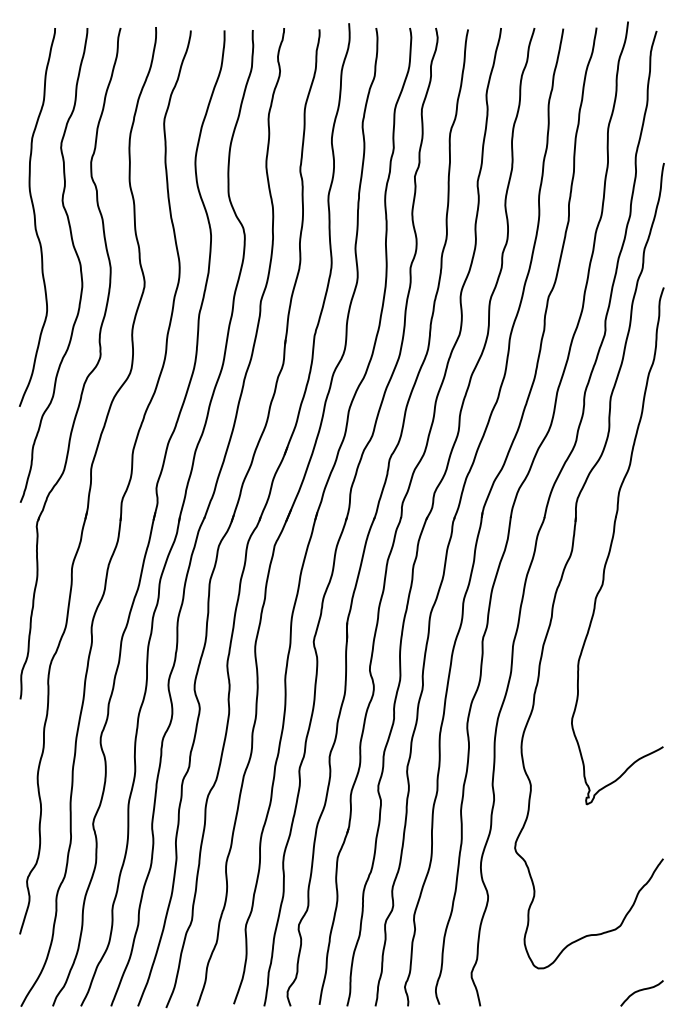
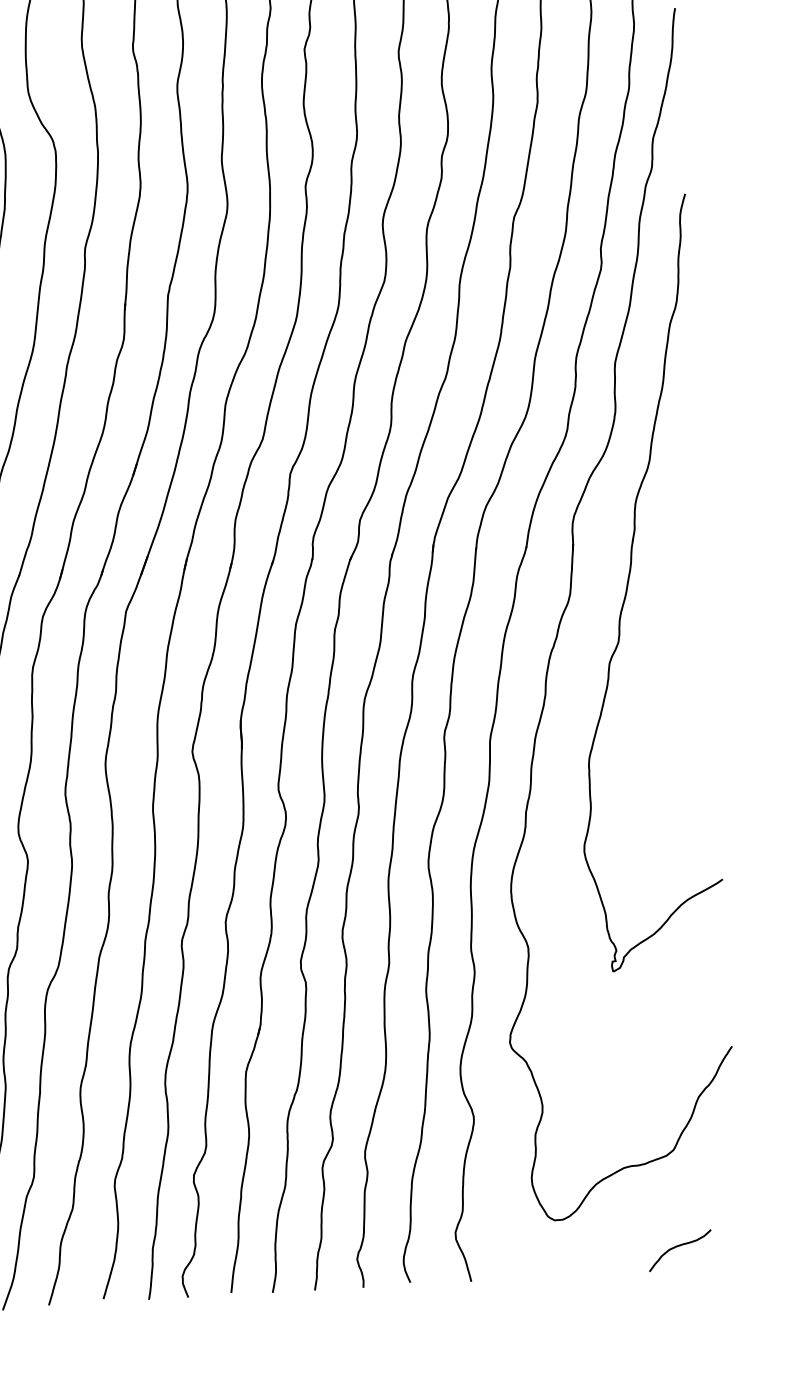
curve: (640, 991) -> (677, 1247), moved

